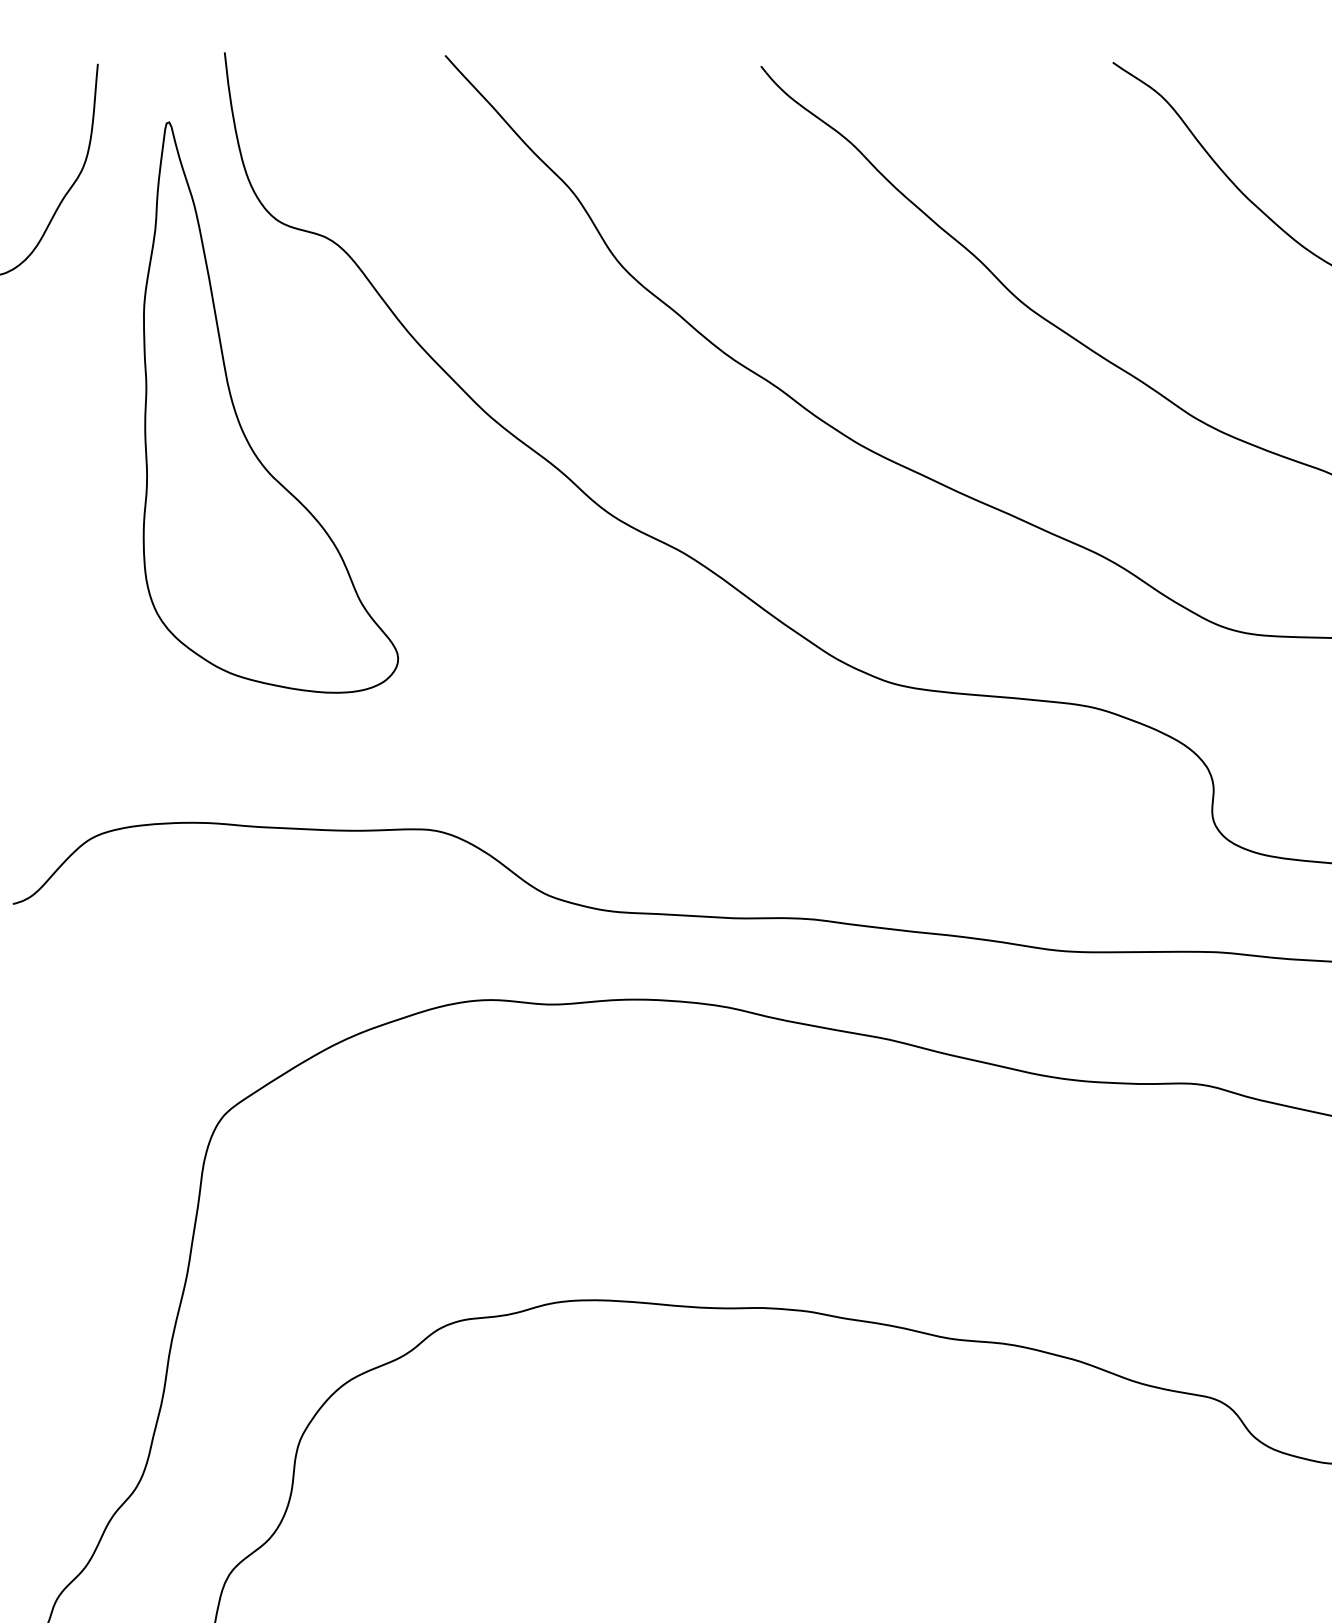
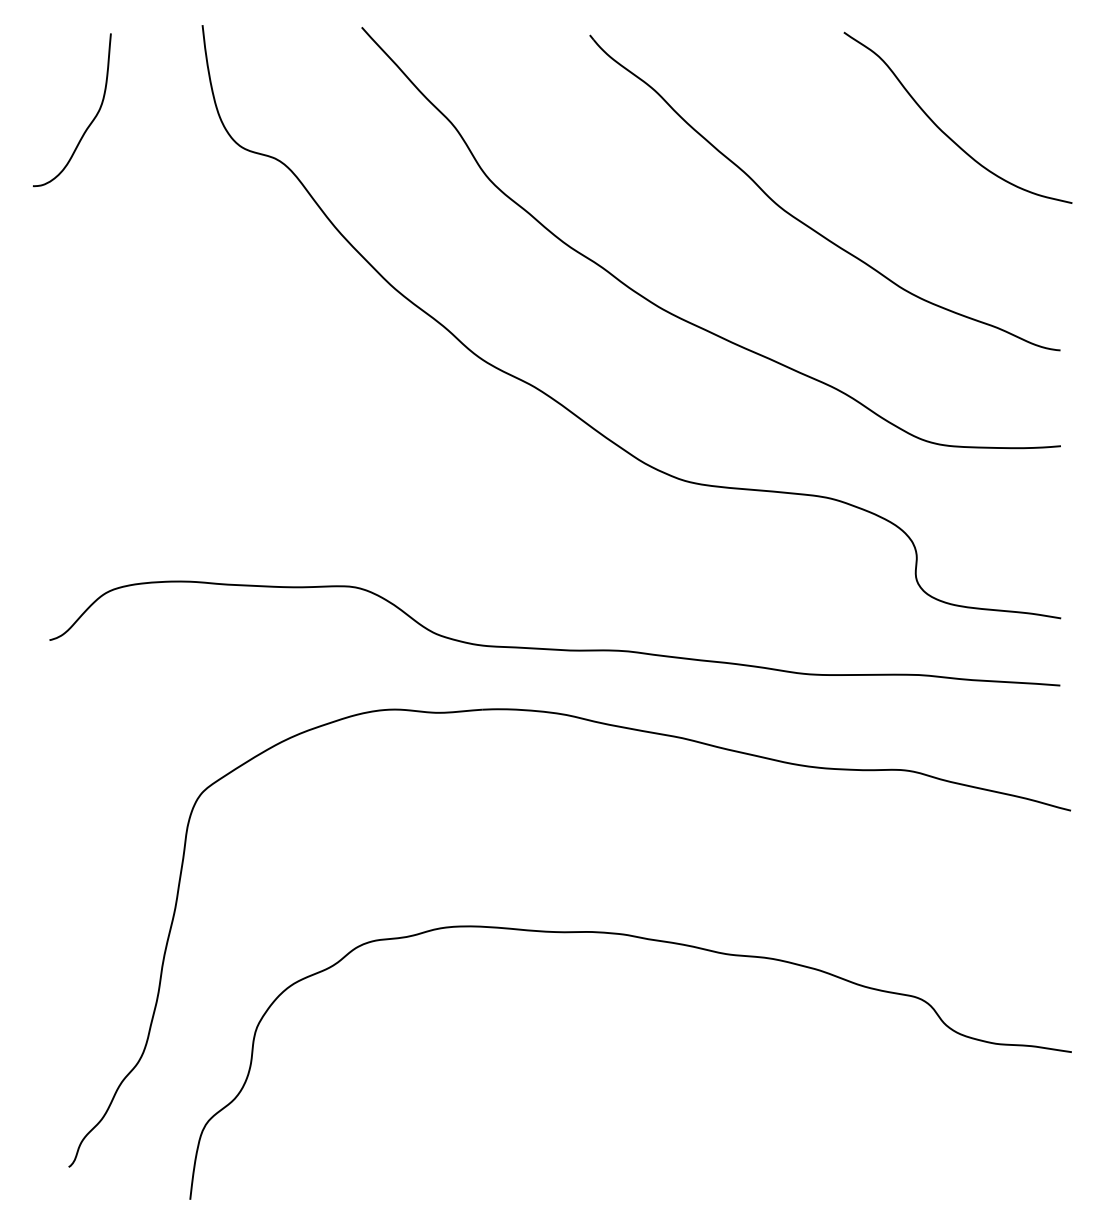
part: (238, 415) -> (212, 287), removed

